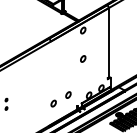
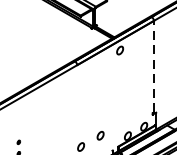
line: (108, 42) -> (153, 66), solid -> dashed
part: (83, 58) -> (120, 87), removed

